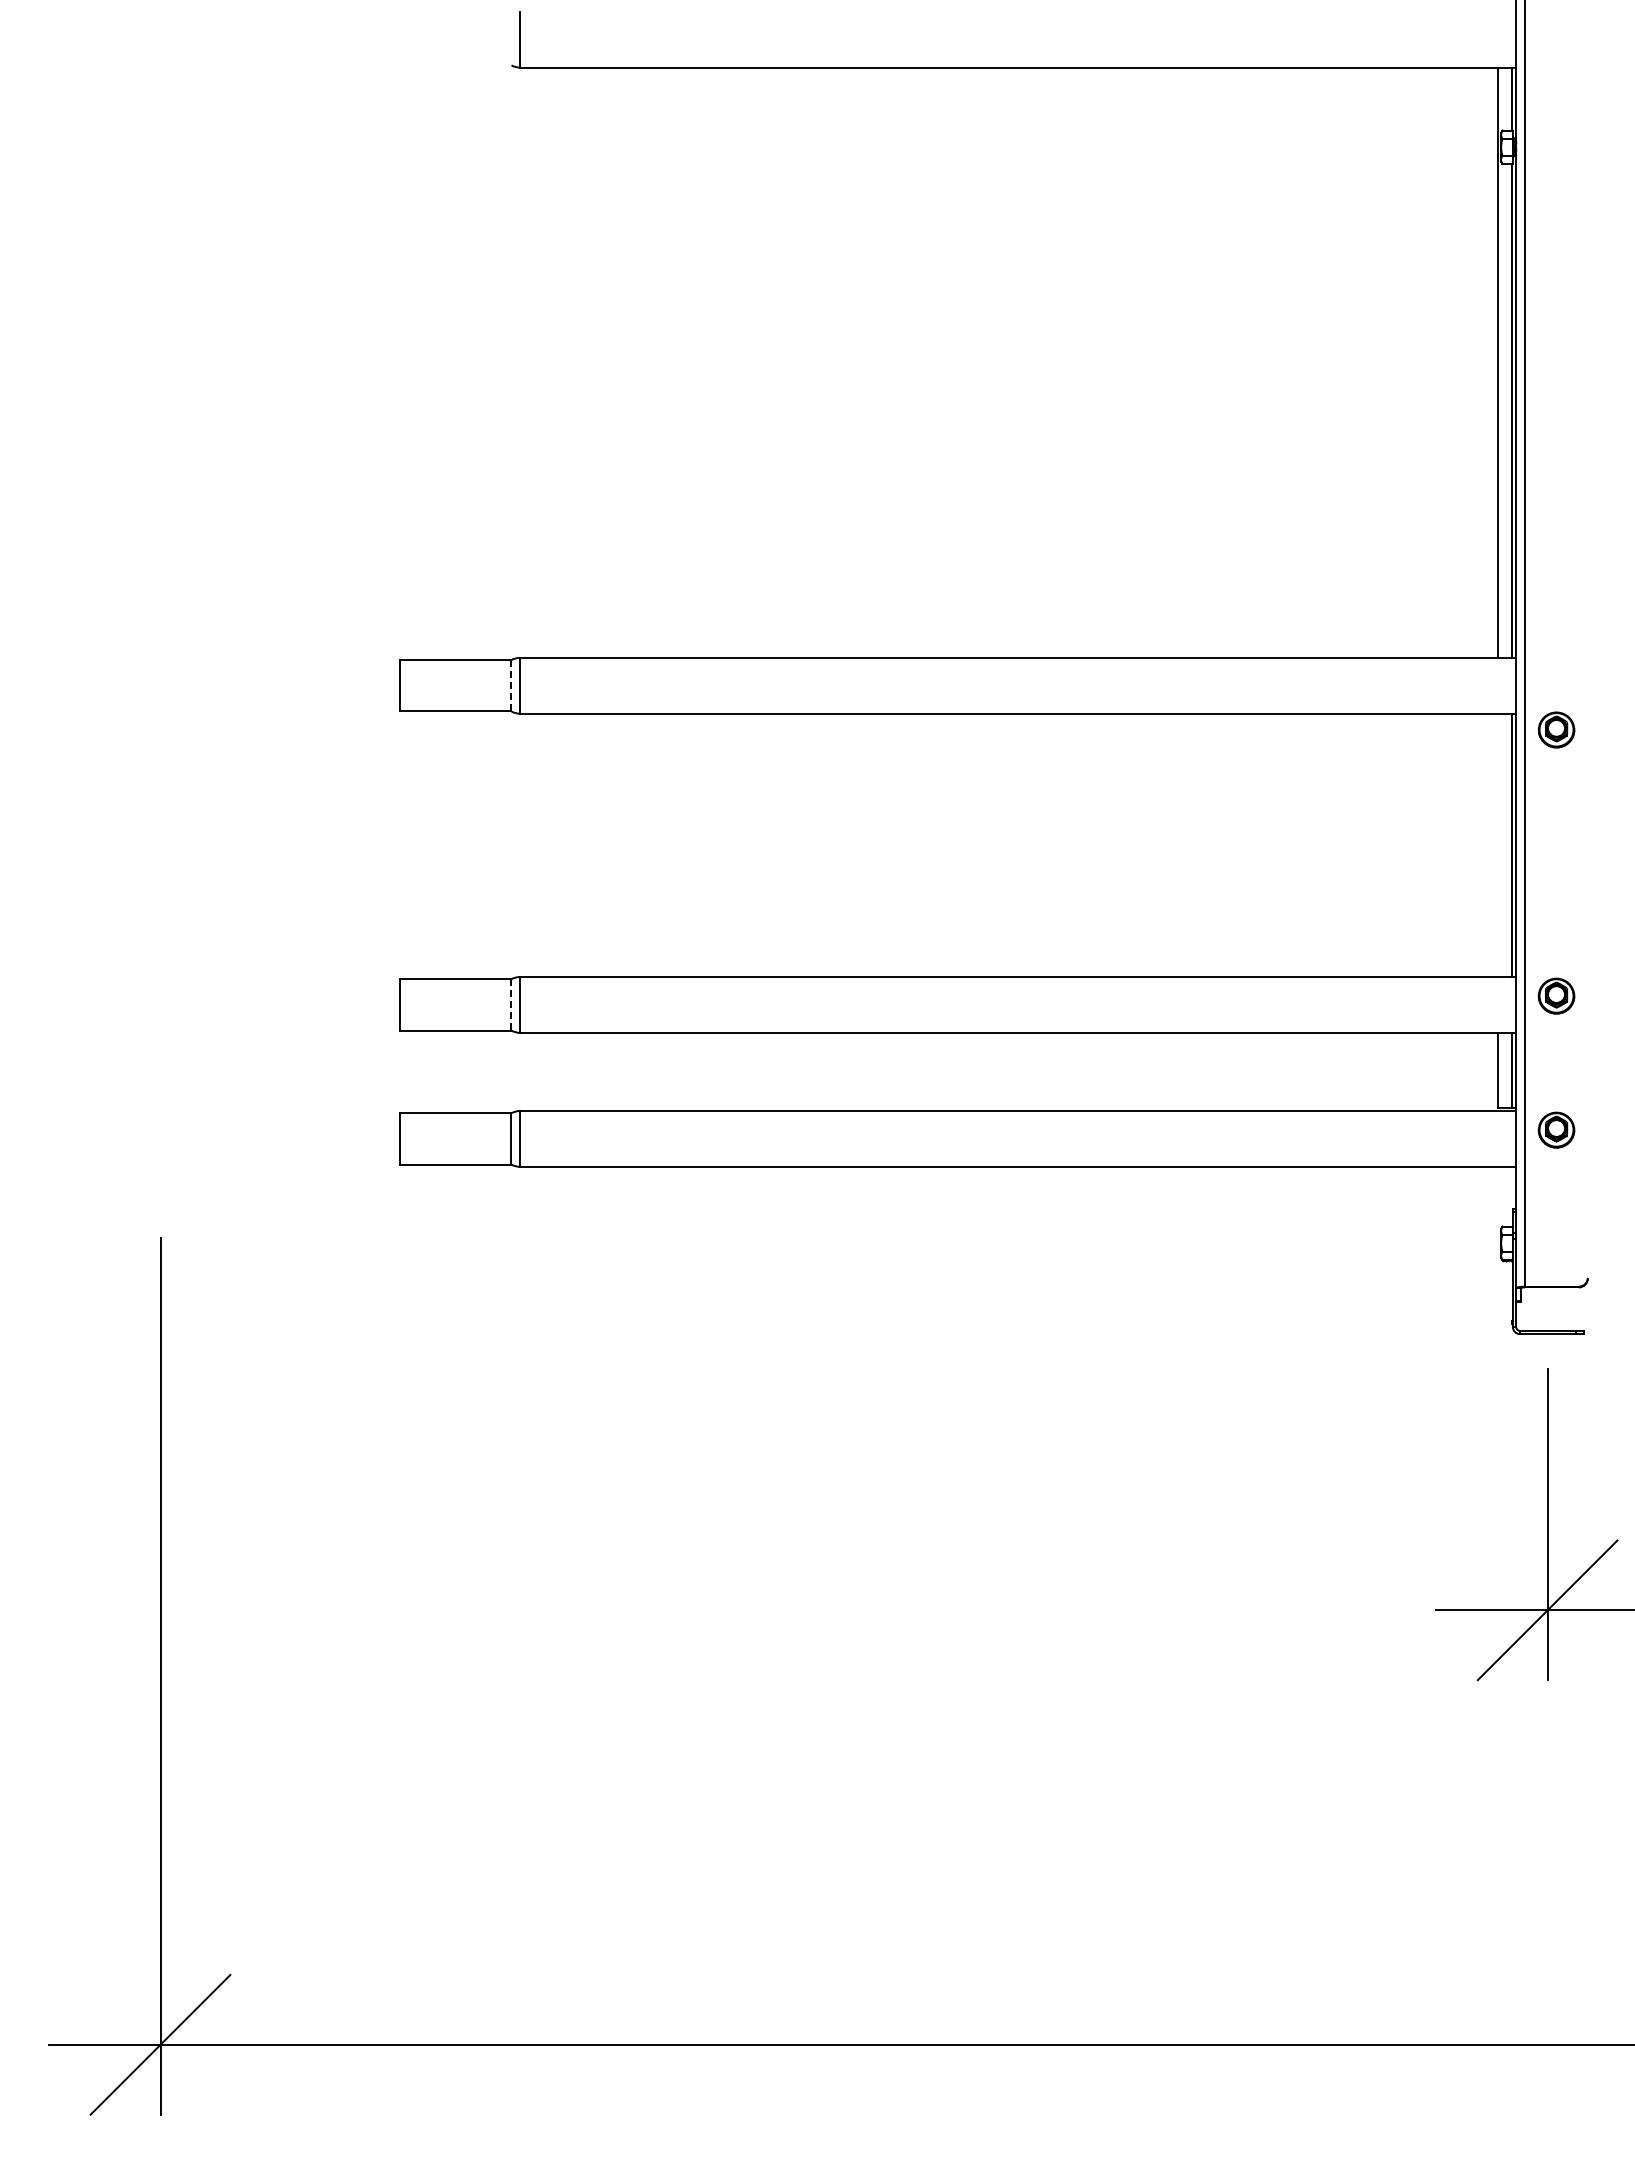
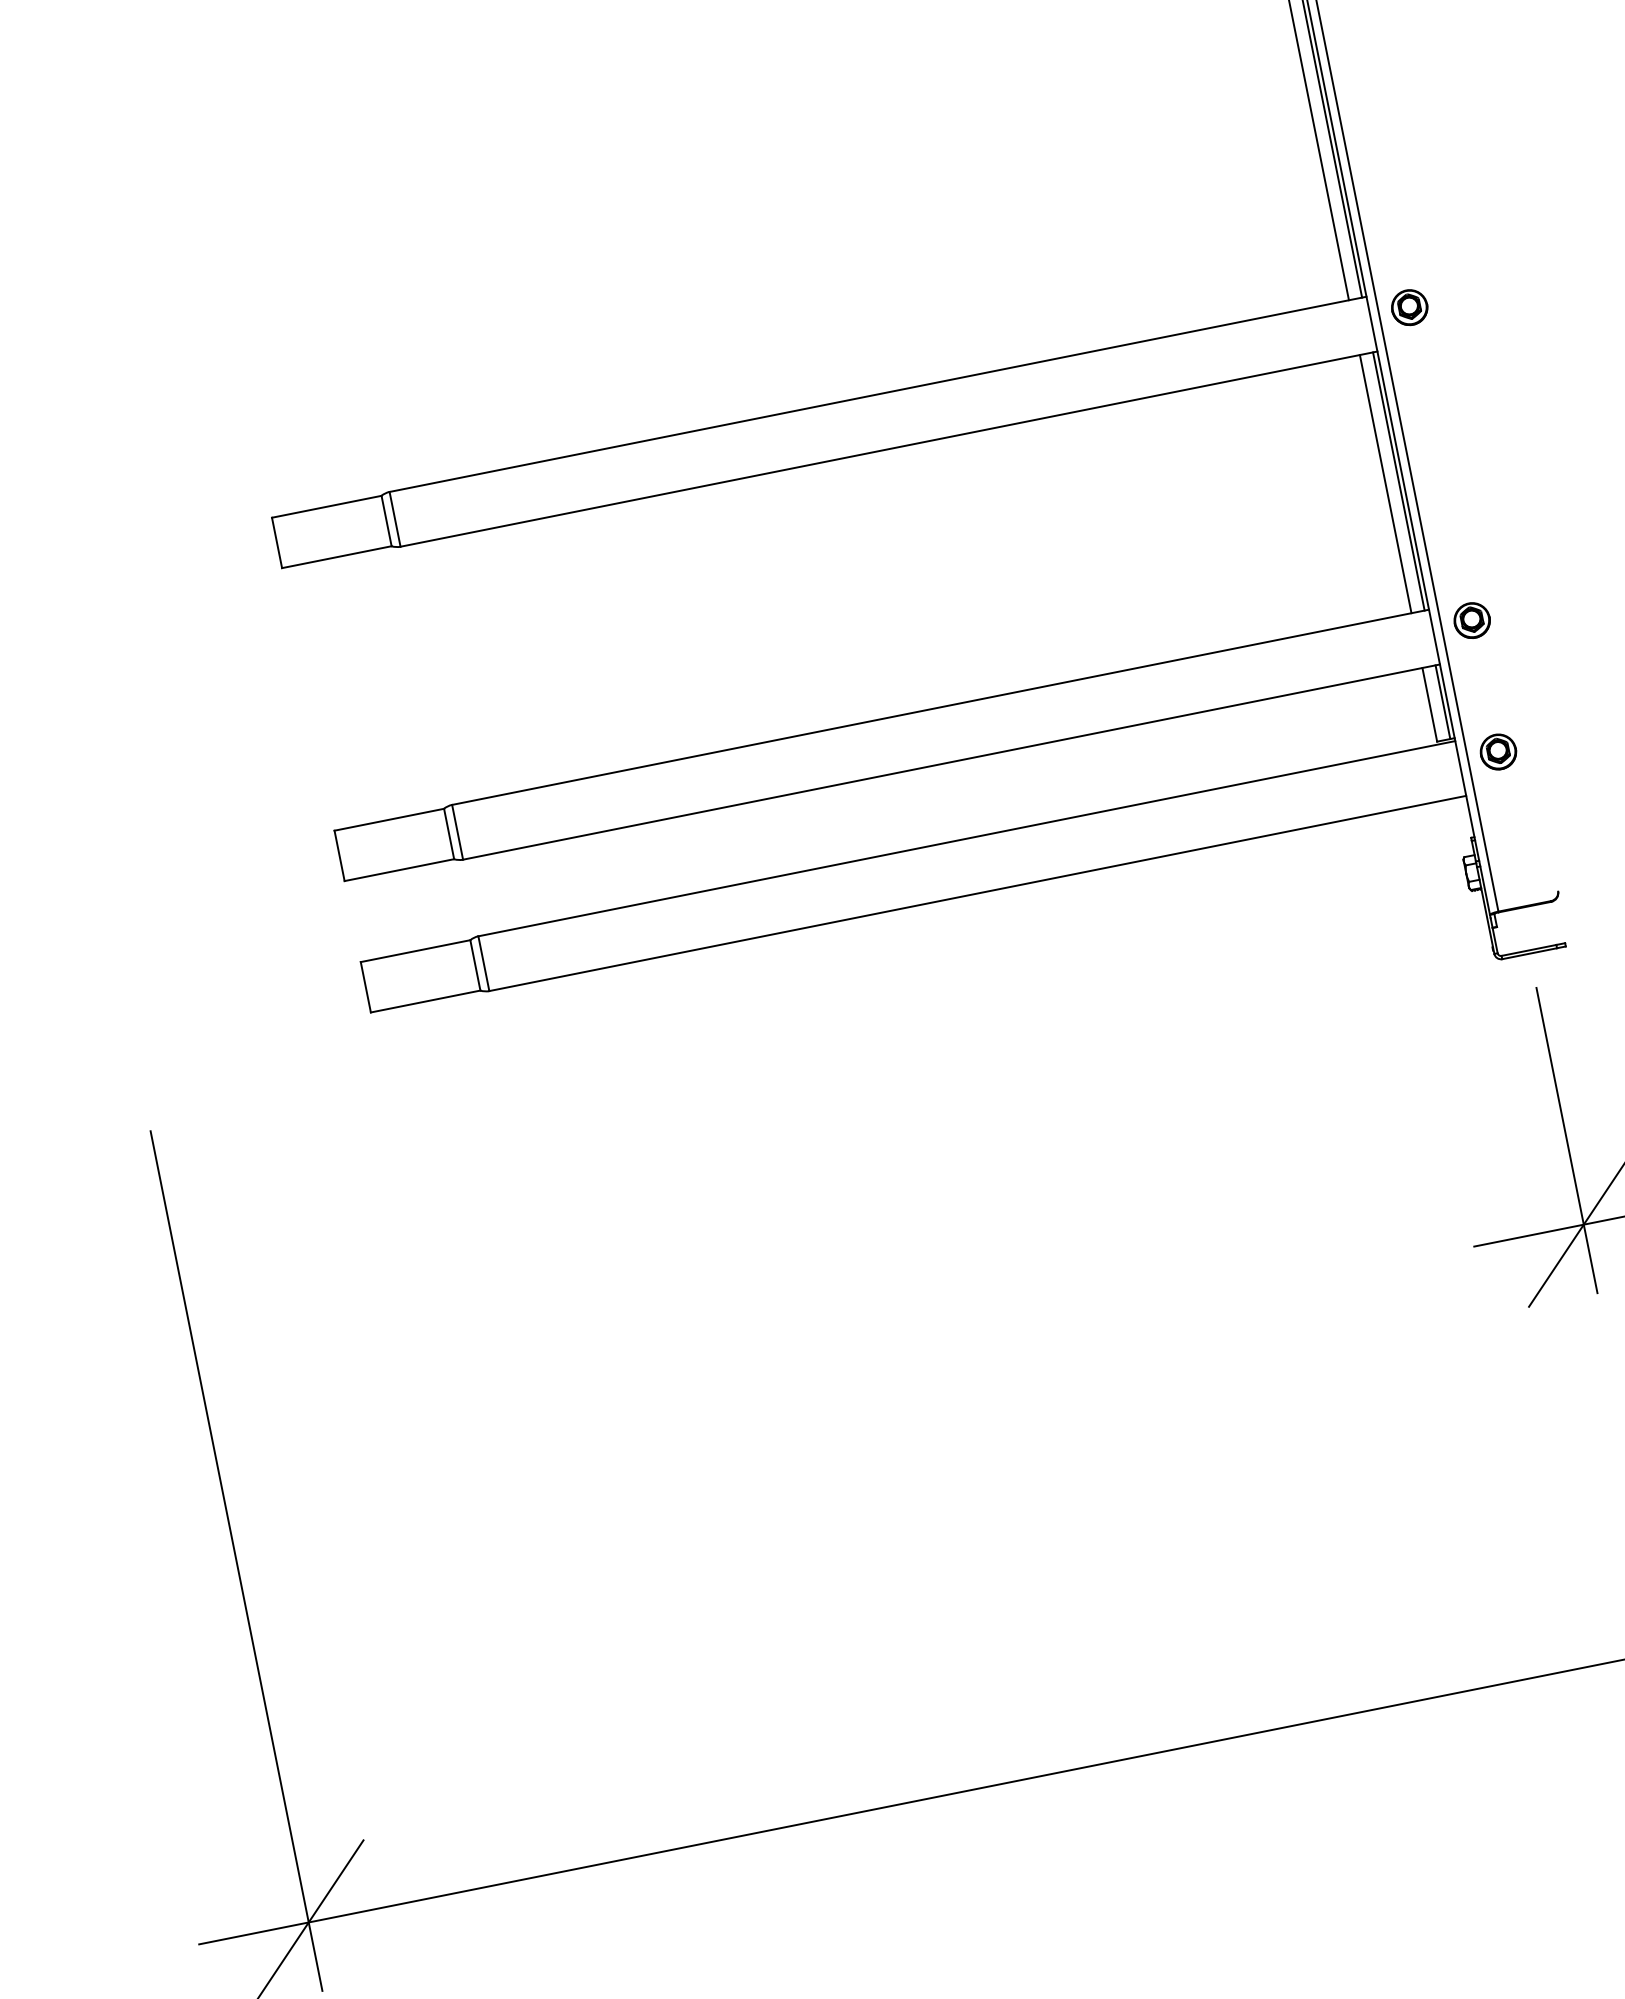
line: (511, 685) -> (386, 520), dashed -> solid
part: (1556, 729) -> (1409, 307), moved
line: (1498, 845) -> (1385, 484), added
line: (511, 1004) -> (449, 833), dashed -> solid

